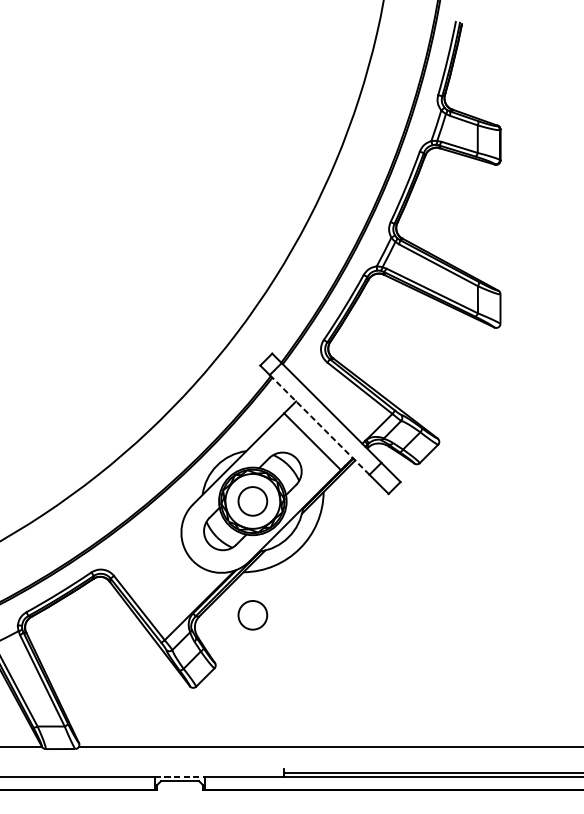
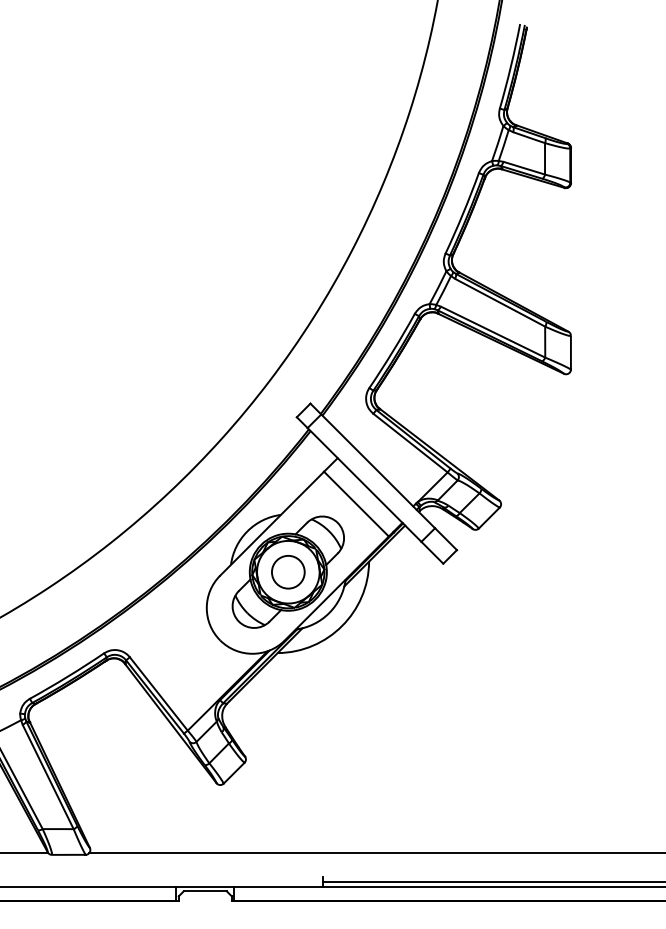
line: (319, 425) -> (364, 485), dashed -> solid
circle: (253, 615) -> (288, 702), removed
line: (180, 776) -> (205, 886), dashed -> solid

